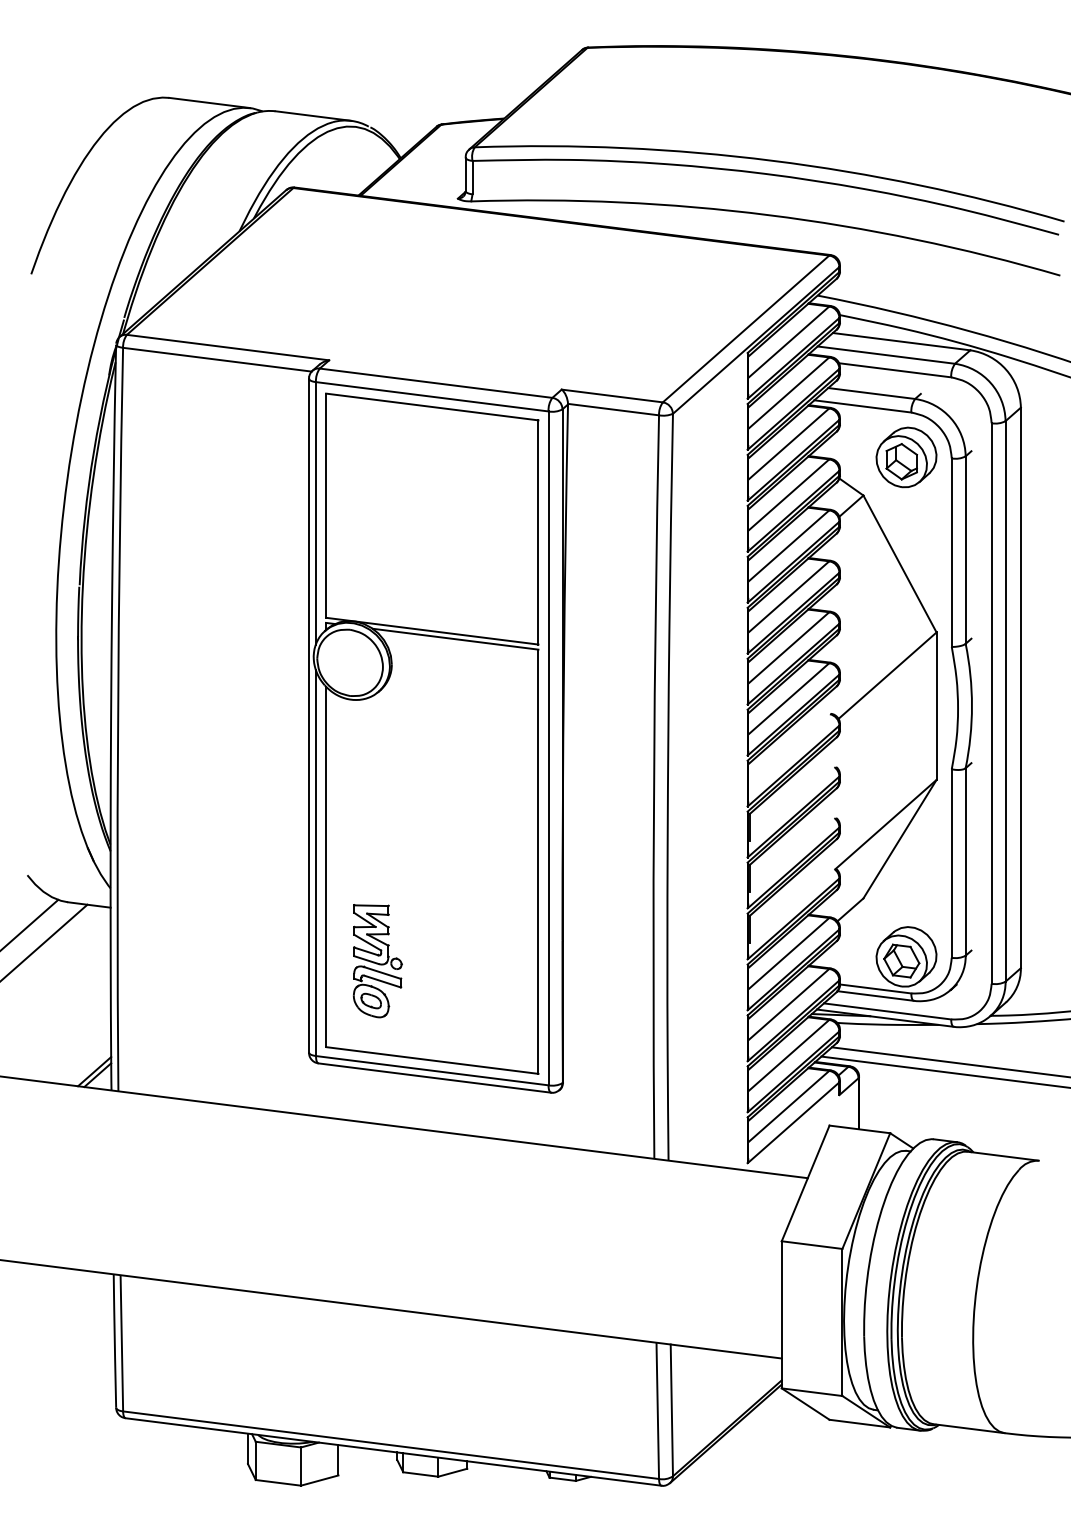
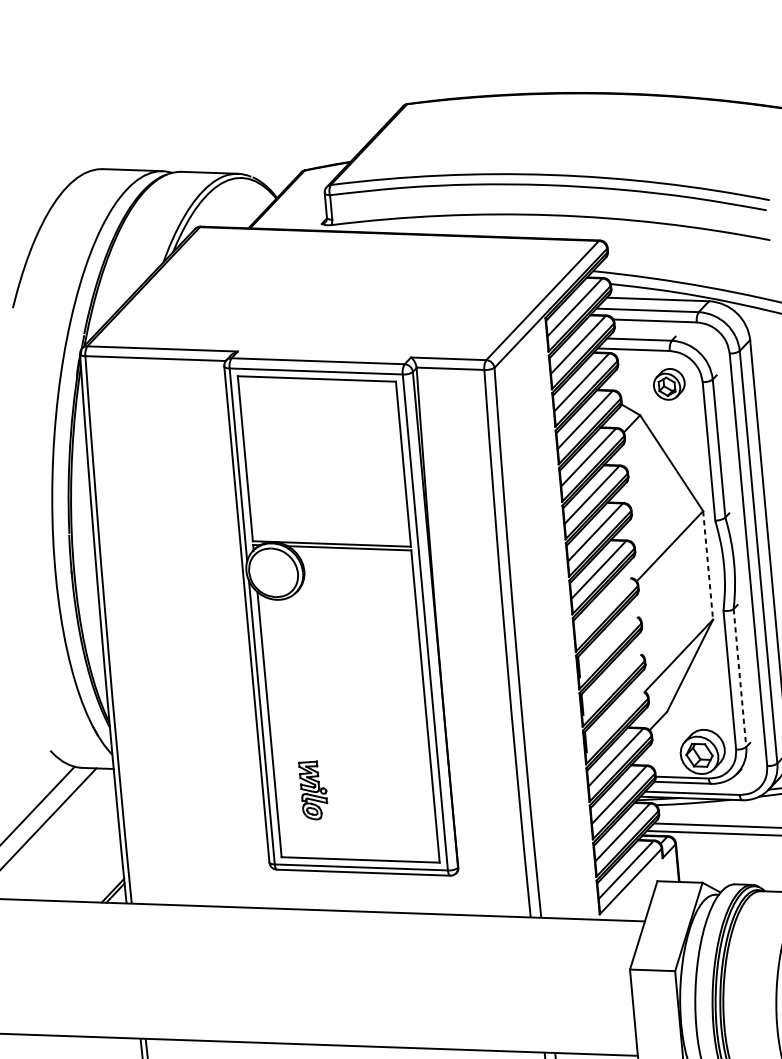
part: (906, 457) -> (669, 384), size x0.7
line: (936, 706) -> (708, 565), solid -> dashed
line: (965, 861) -> (739, 677), solid -> dashed
part: (377, 961) -> (313, 790), size x0.7

